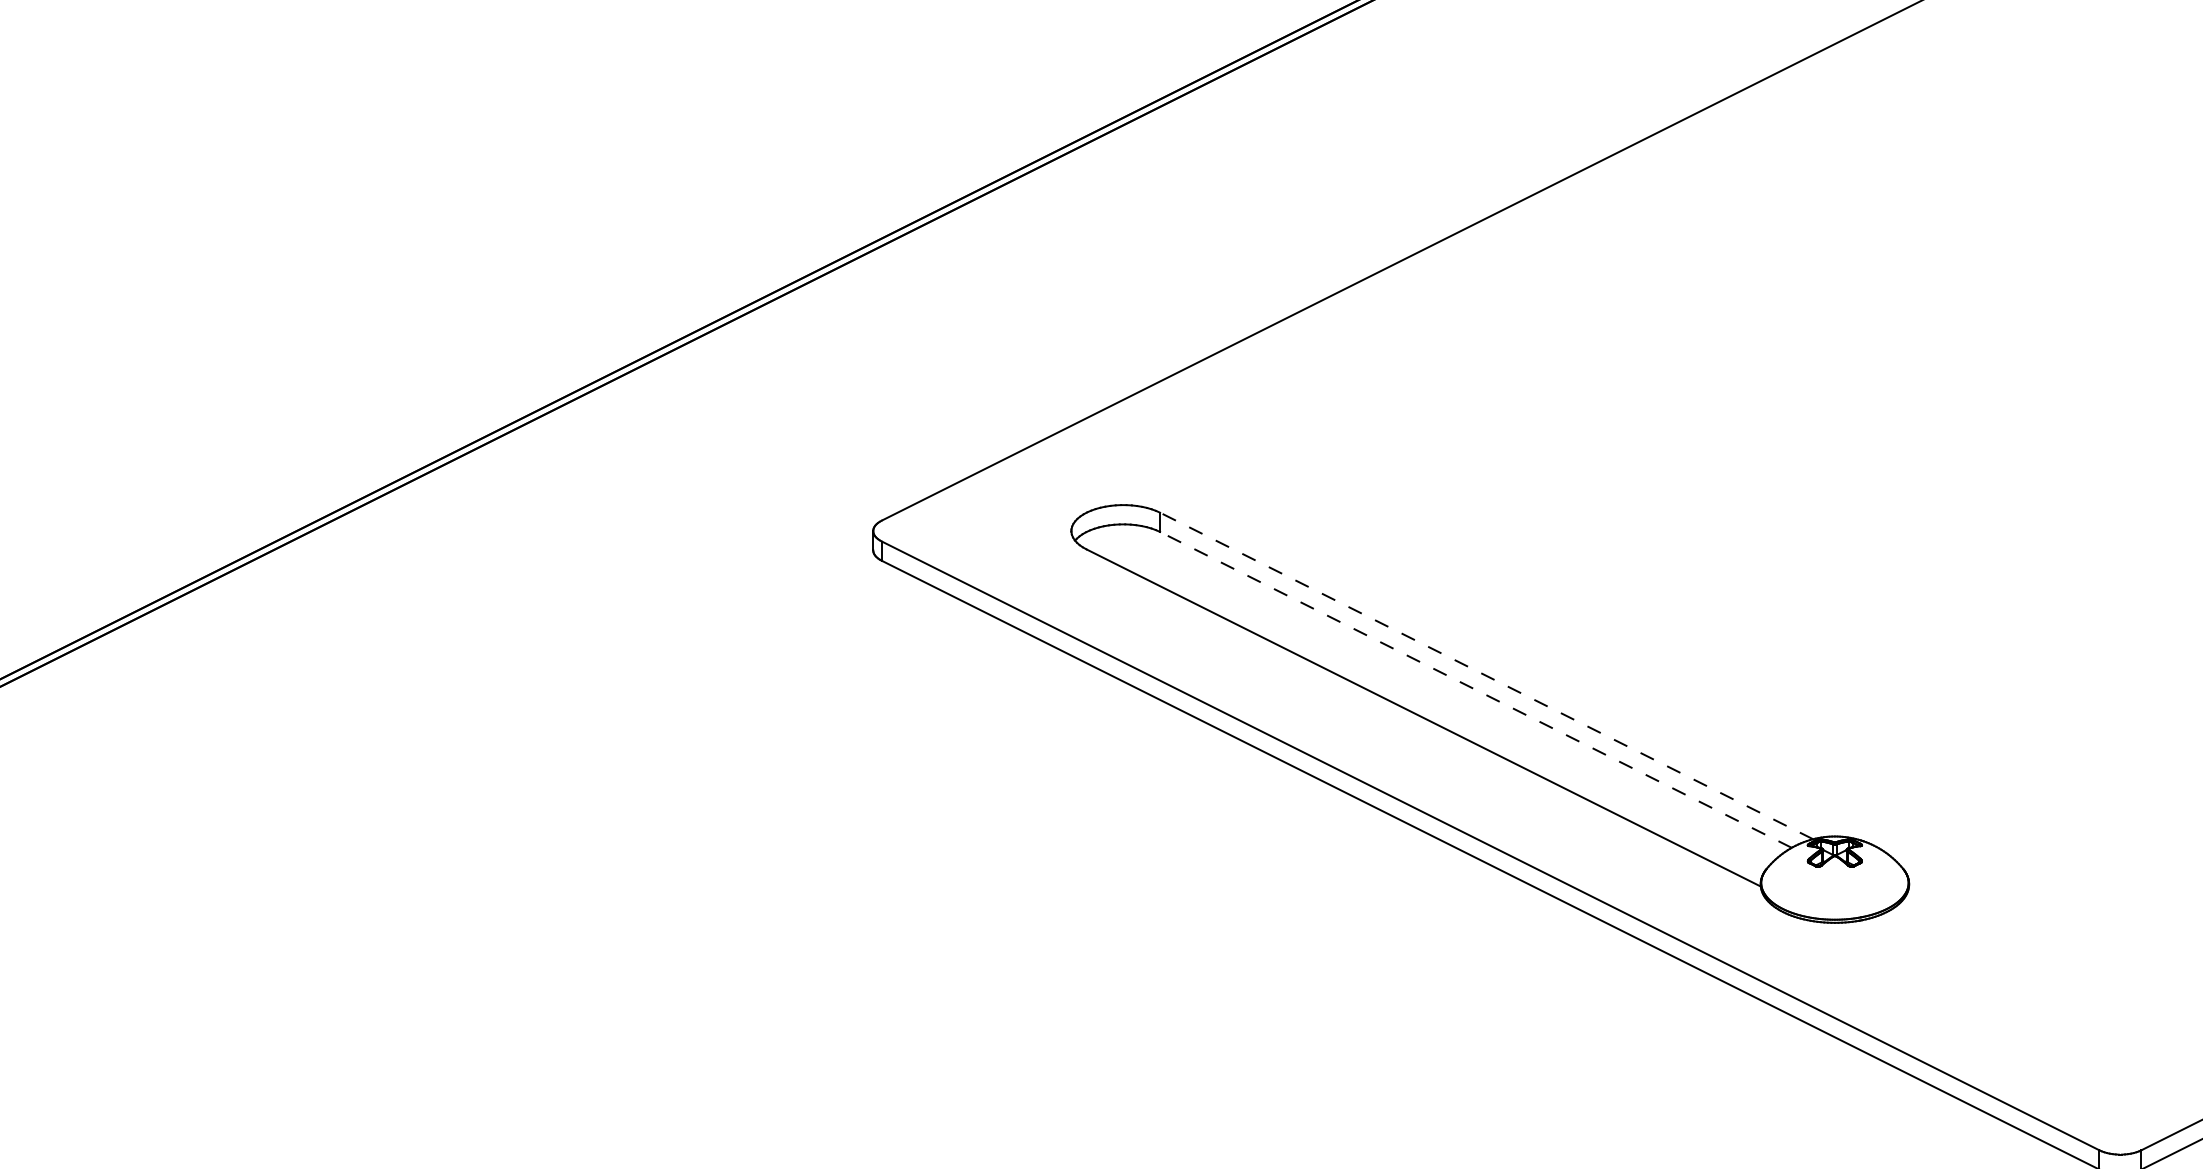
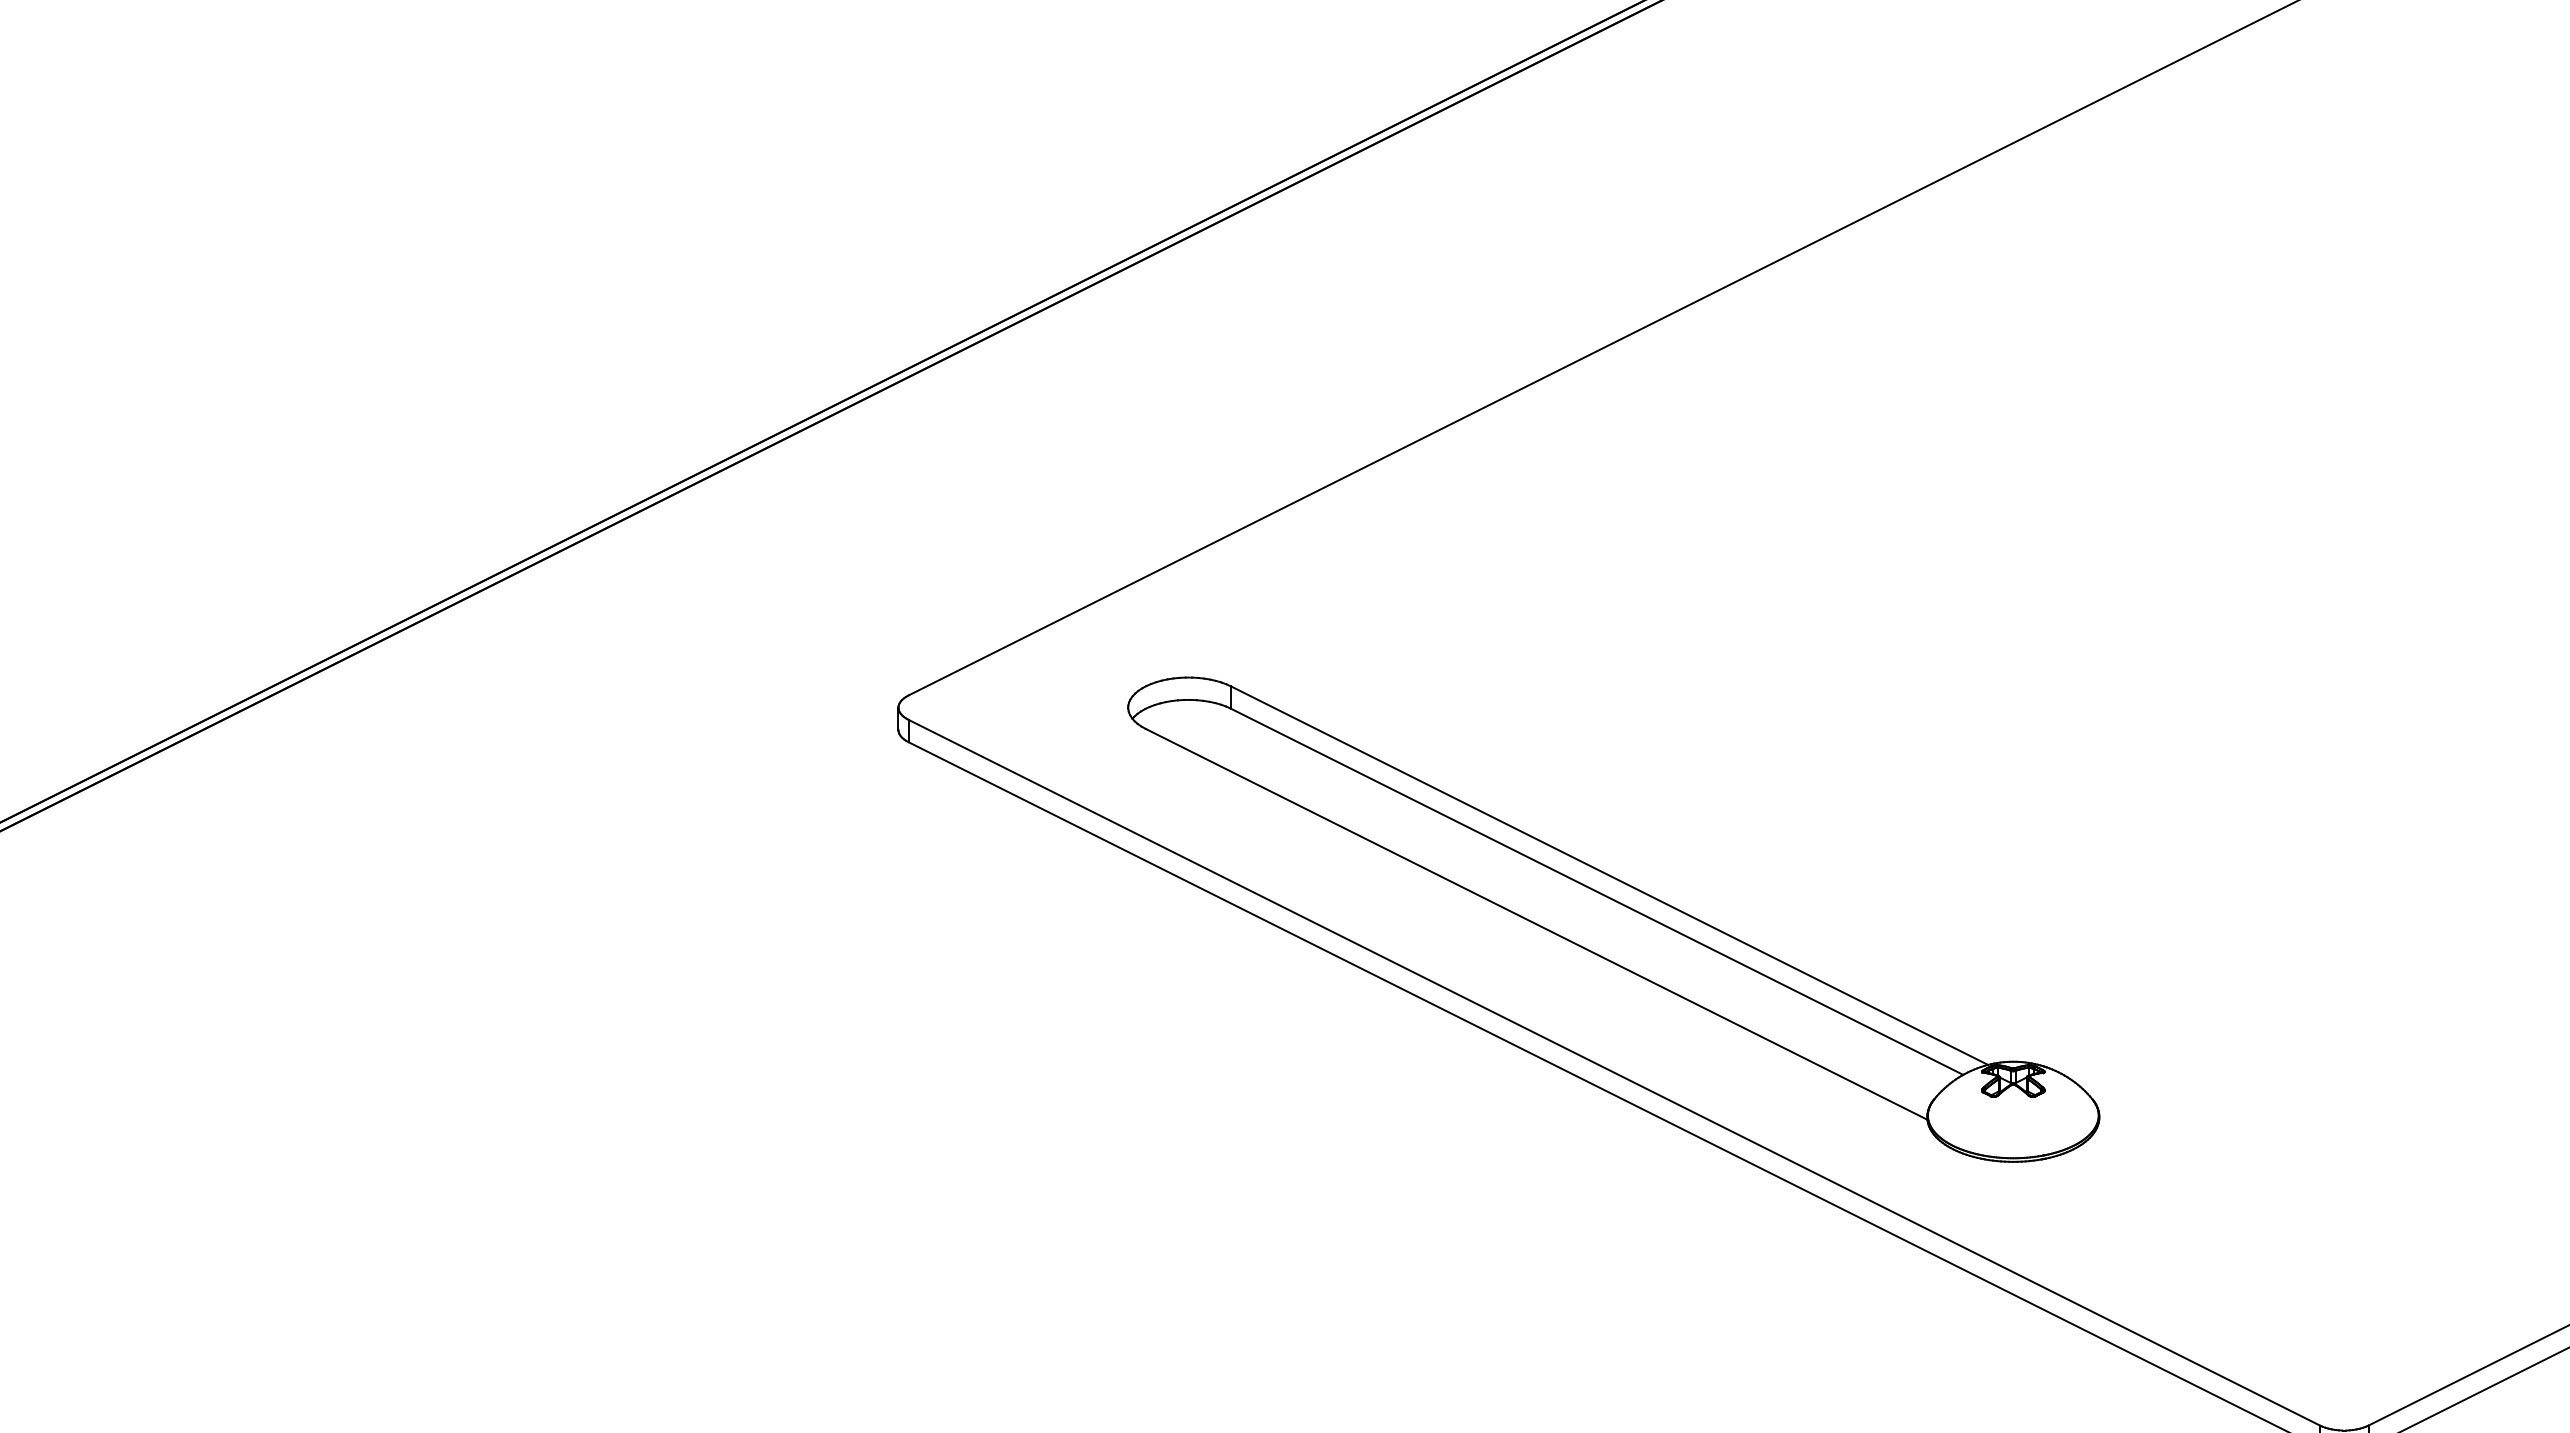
line: (1486, 675) -> (1609, 875), dashed -> solid
line: (1475, 689) -> (1596, 891), dashed -> solid

